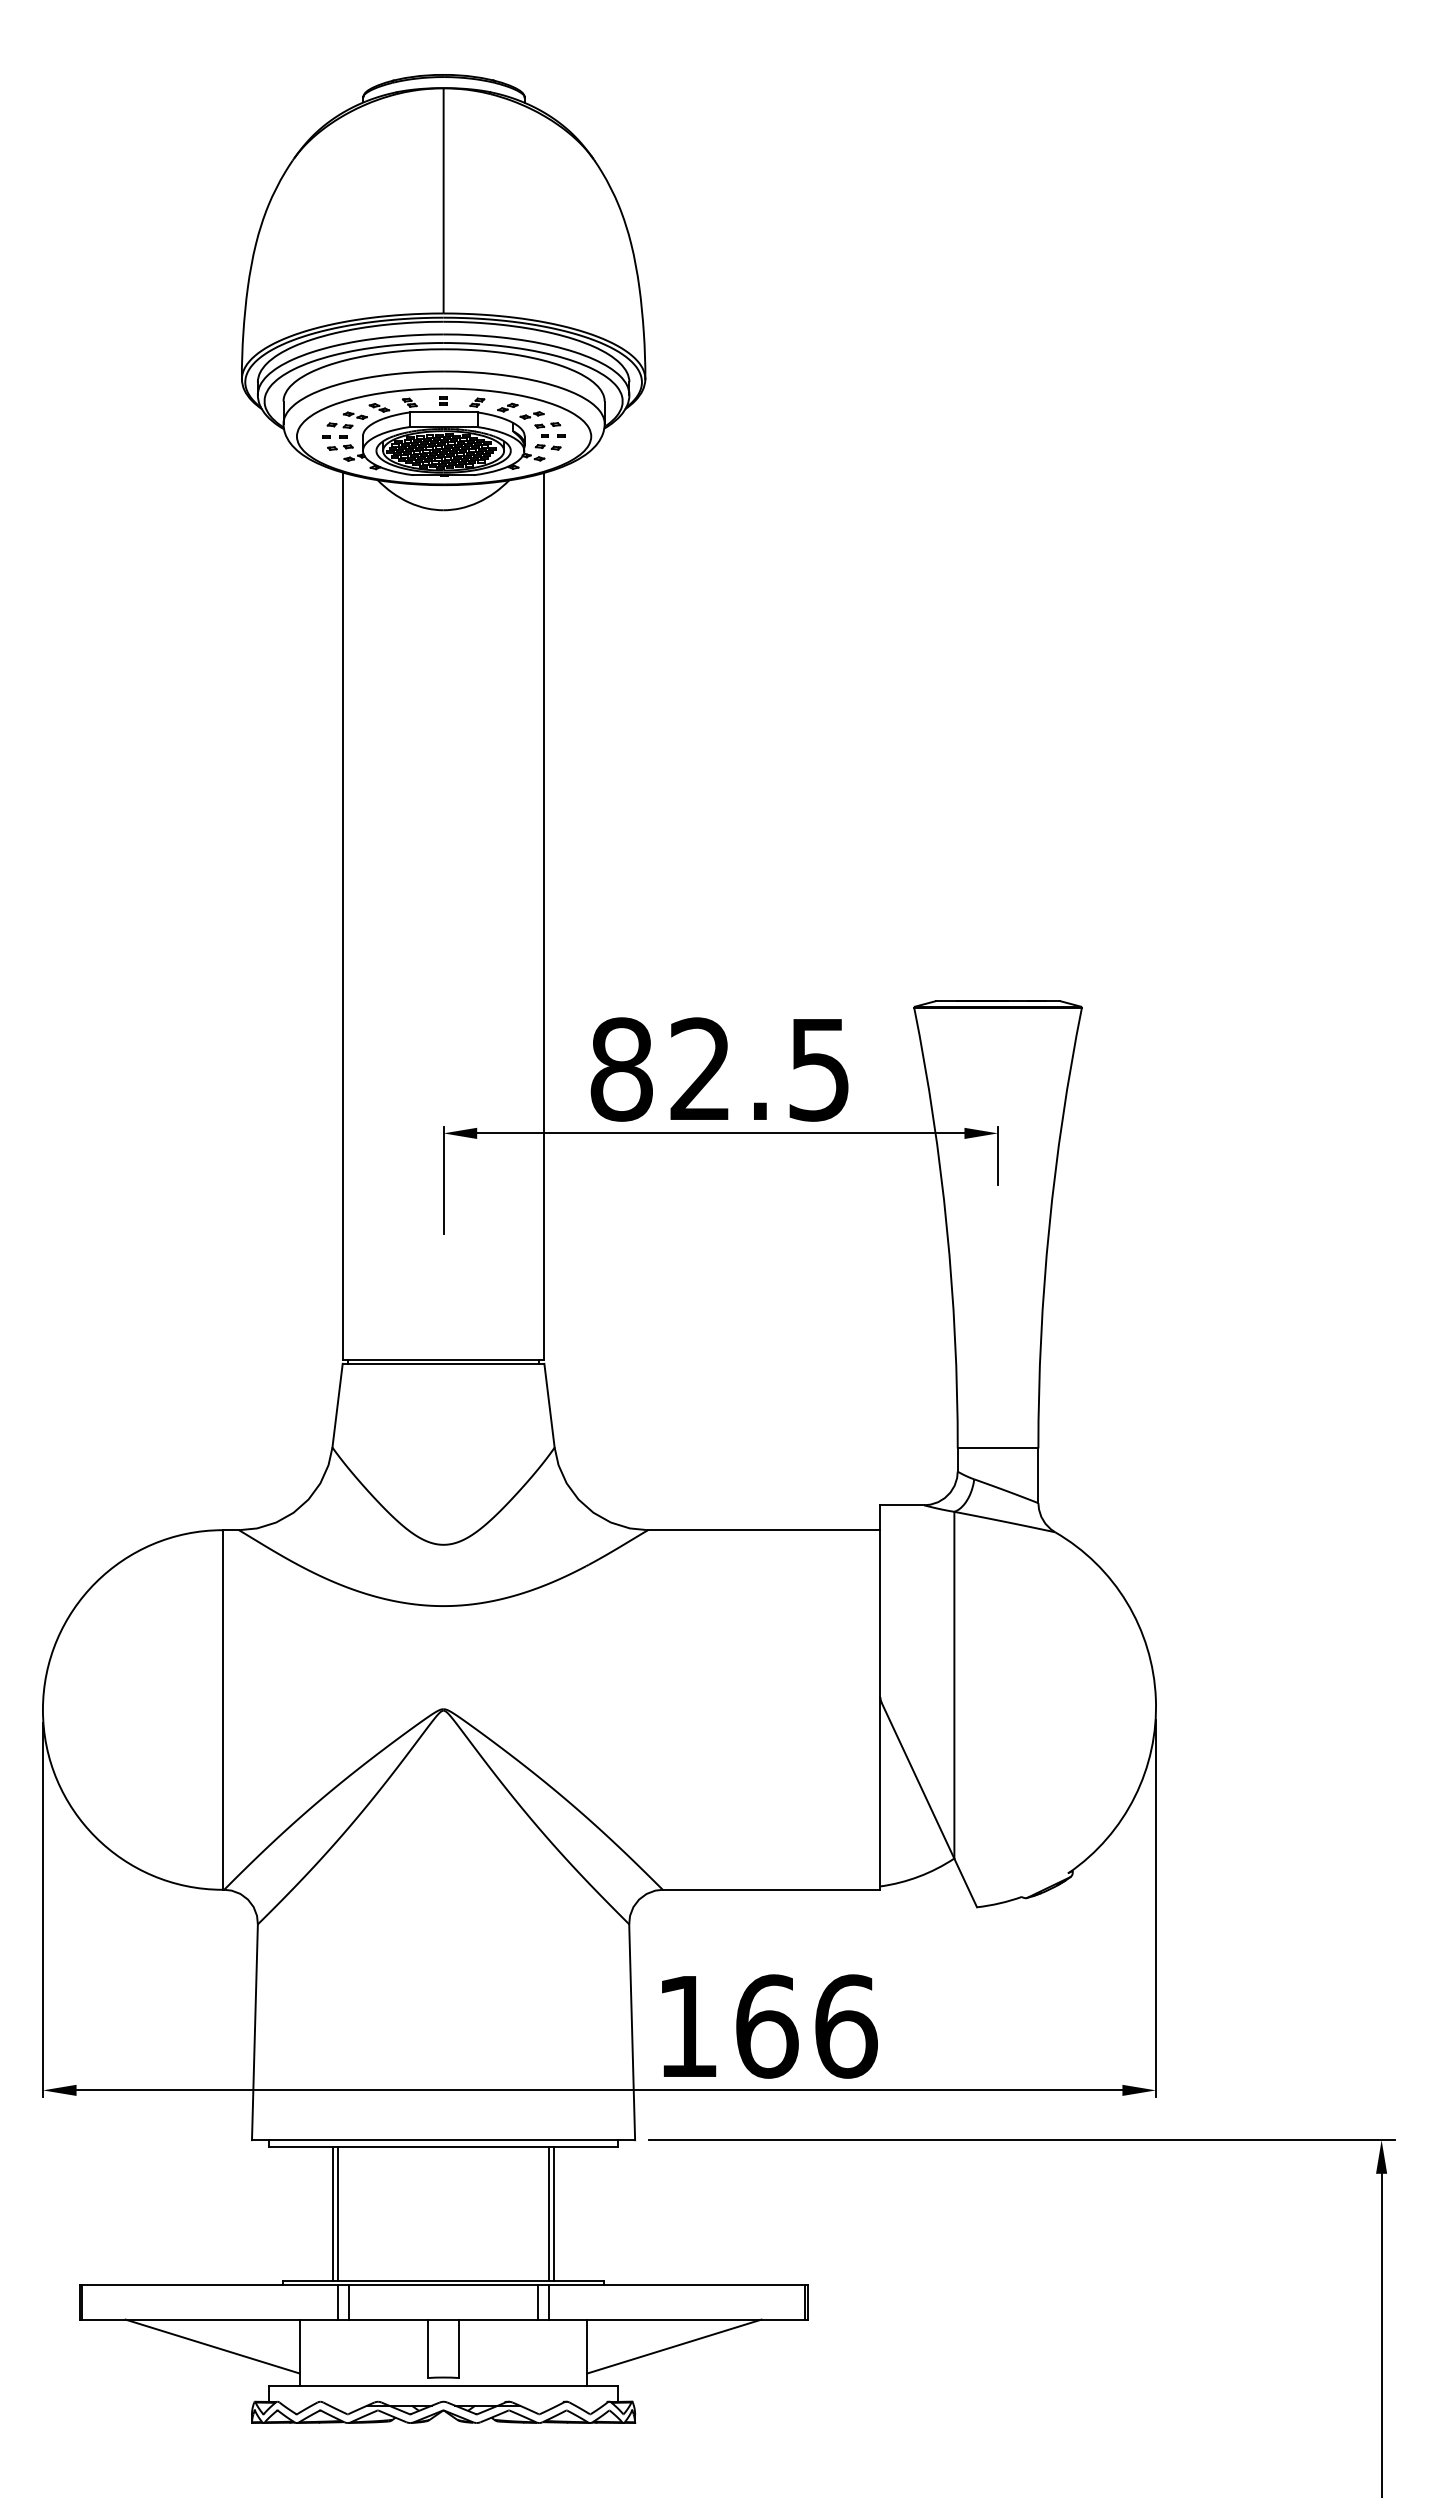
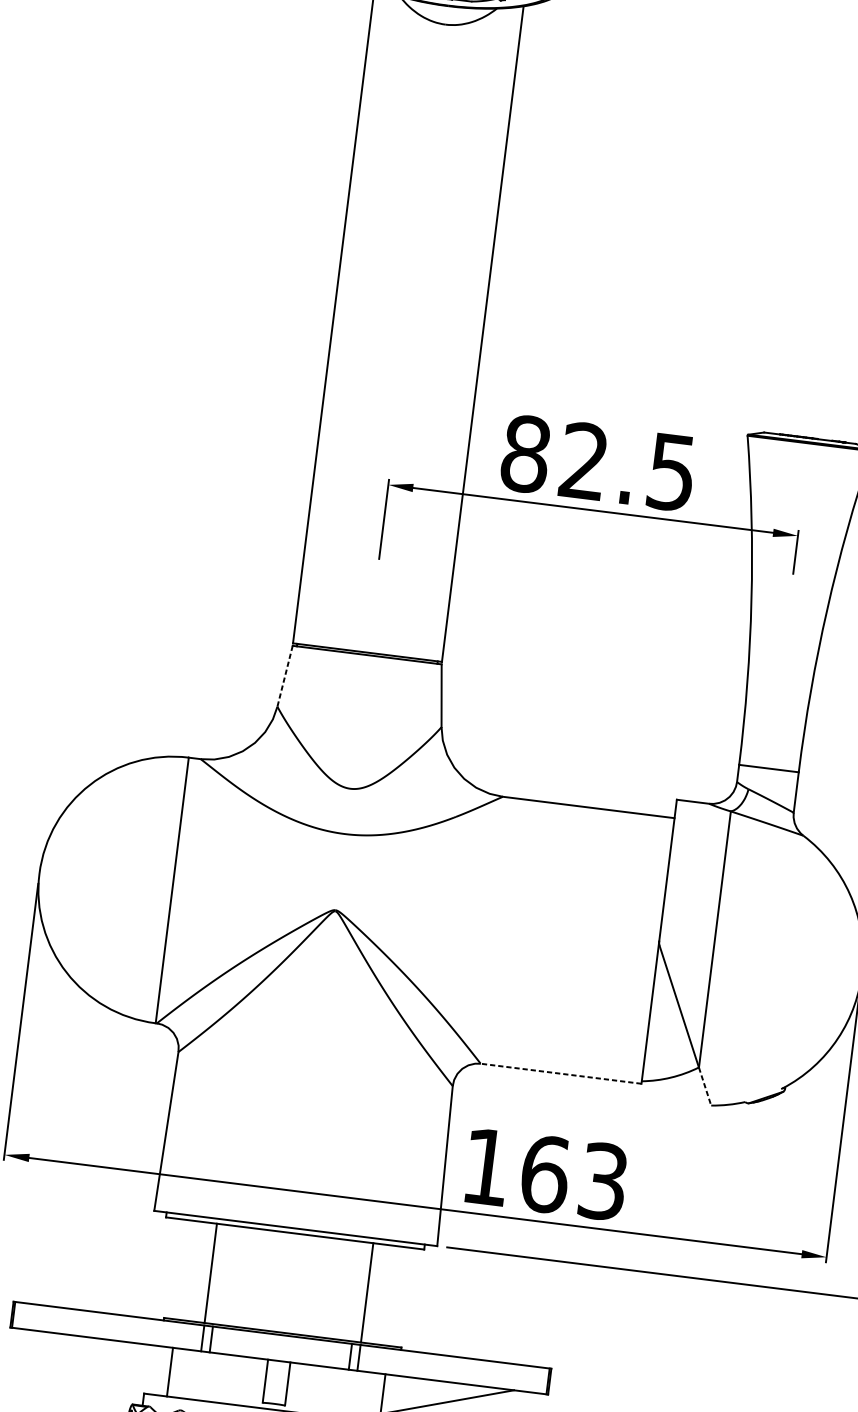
line: (337, 1406) -> (284, 676), solid -> dashed
line: (965, 1883) -> (704, 1086), solid -> dashed
line: (771, 1889) -> (561, 1073), solid -> dashed
text: (846, 2026) -> (603, 1181), 166 -> 163
line: (332, 2213) -> (207, 1272), removed
line: (554, 2213) -> (370, 1292), removed
line: (212, 2346) -> (106, 1359), removed

